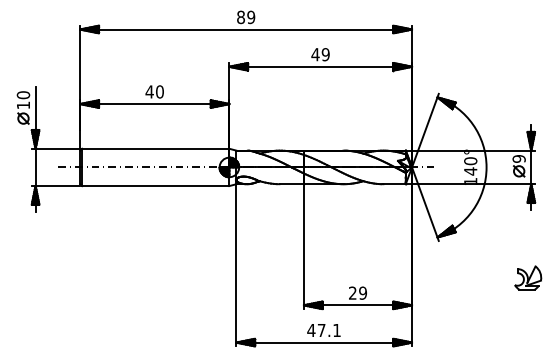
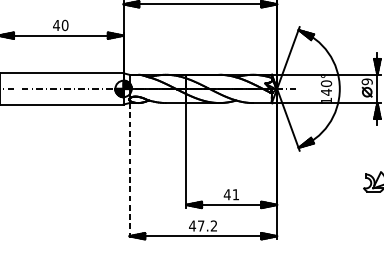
line: (236, 265) -> (129, 171), solid -> dashed
text: (357, 292) -> (231, 194), 29 -> 41
text: (336, 329) -> (213, 225), 47.1 -> 47.2

